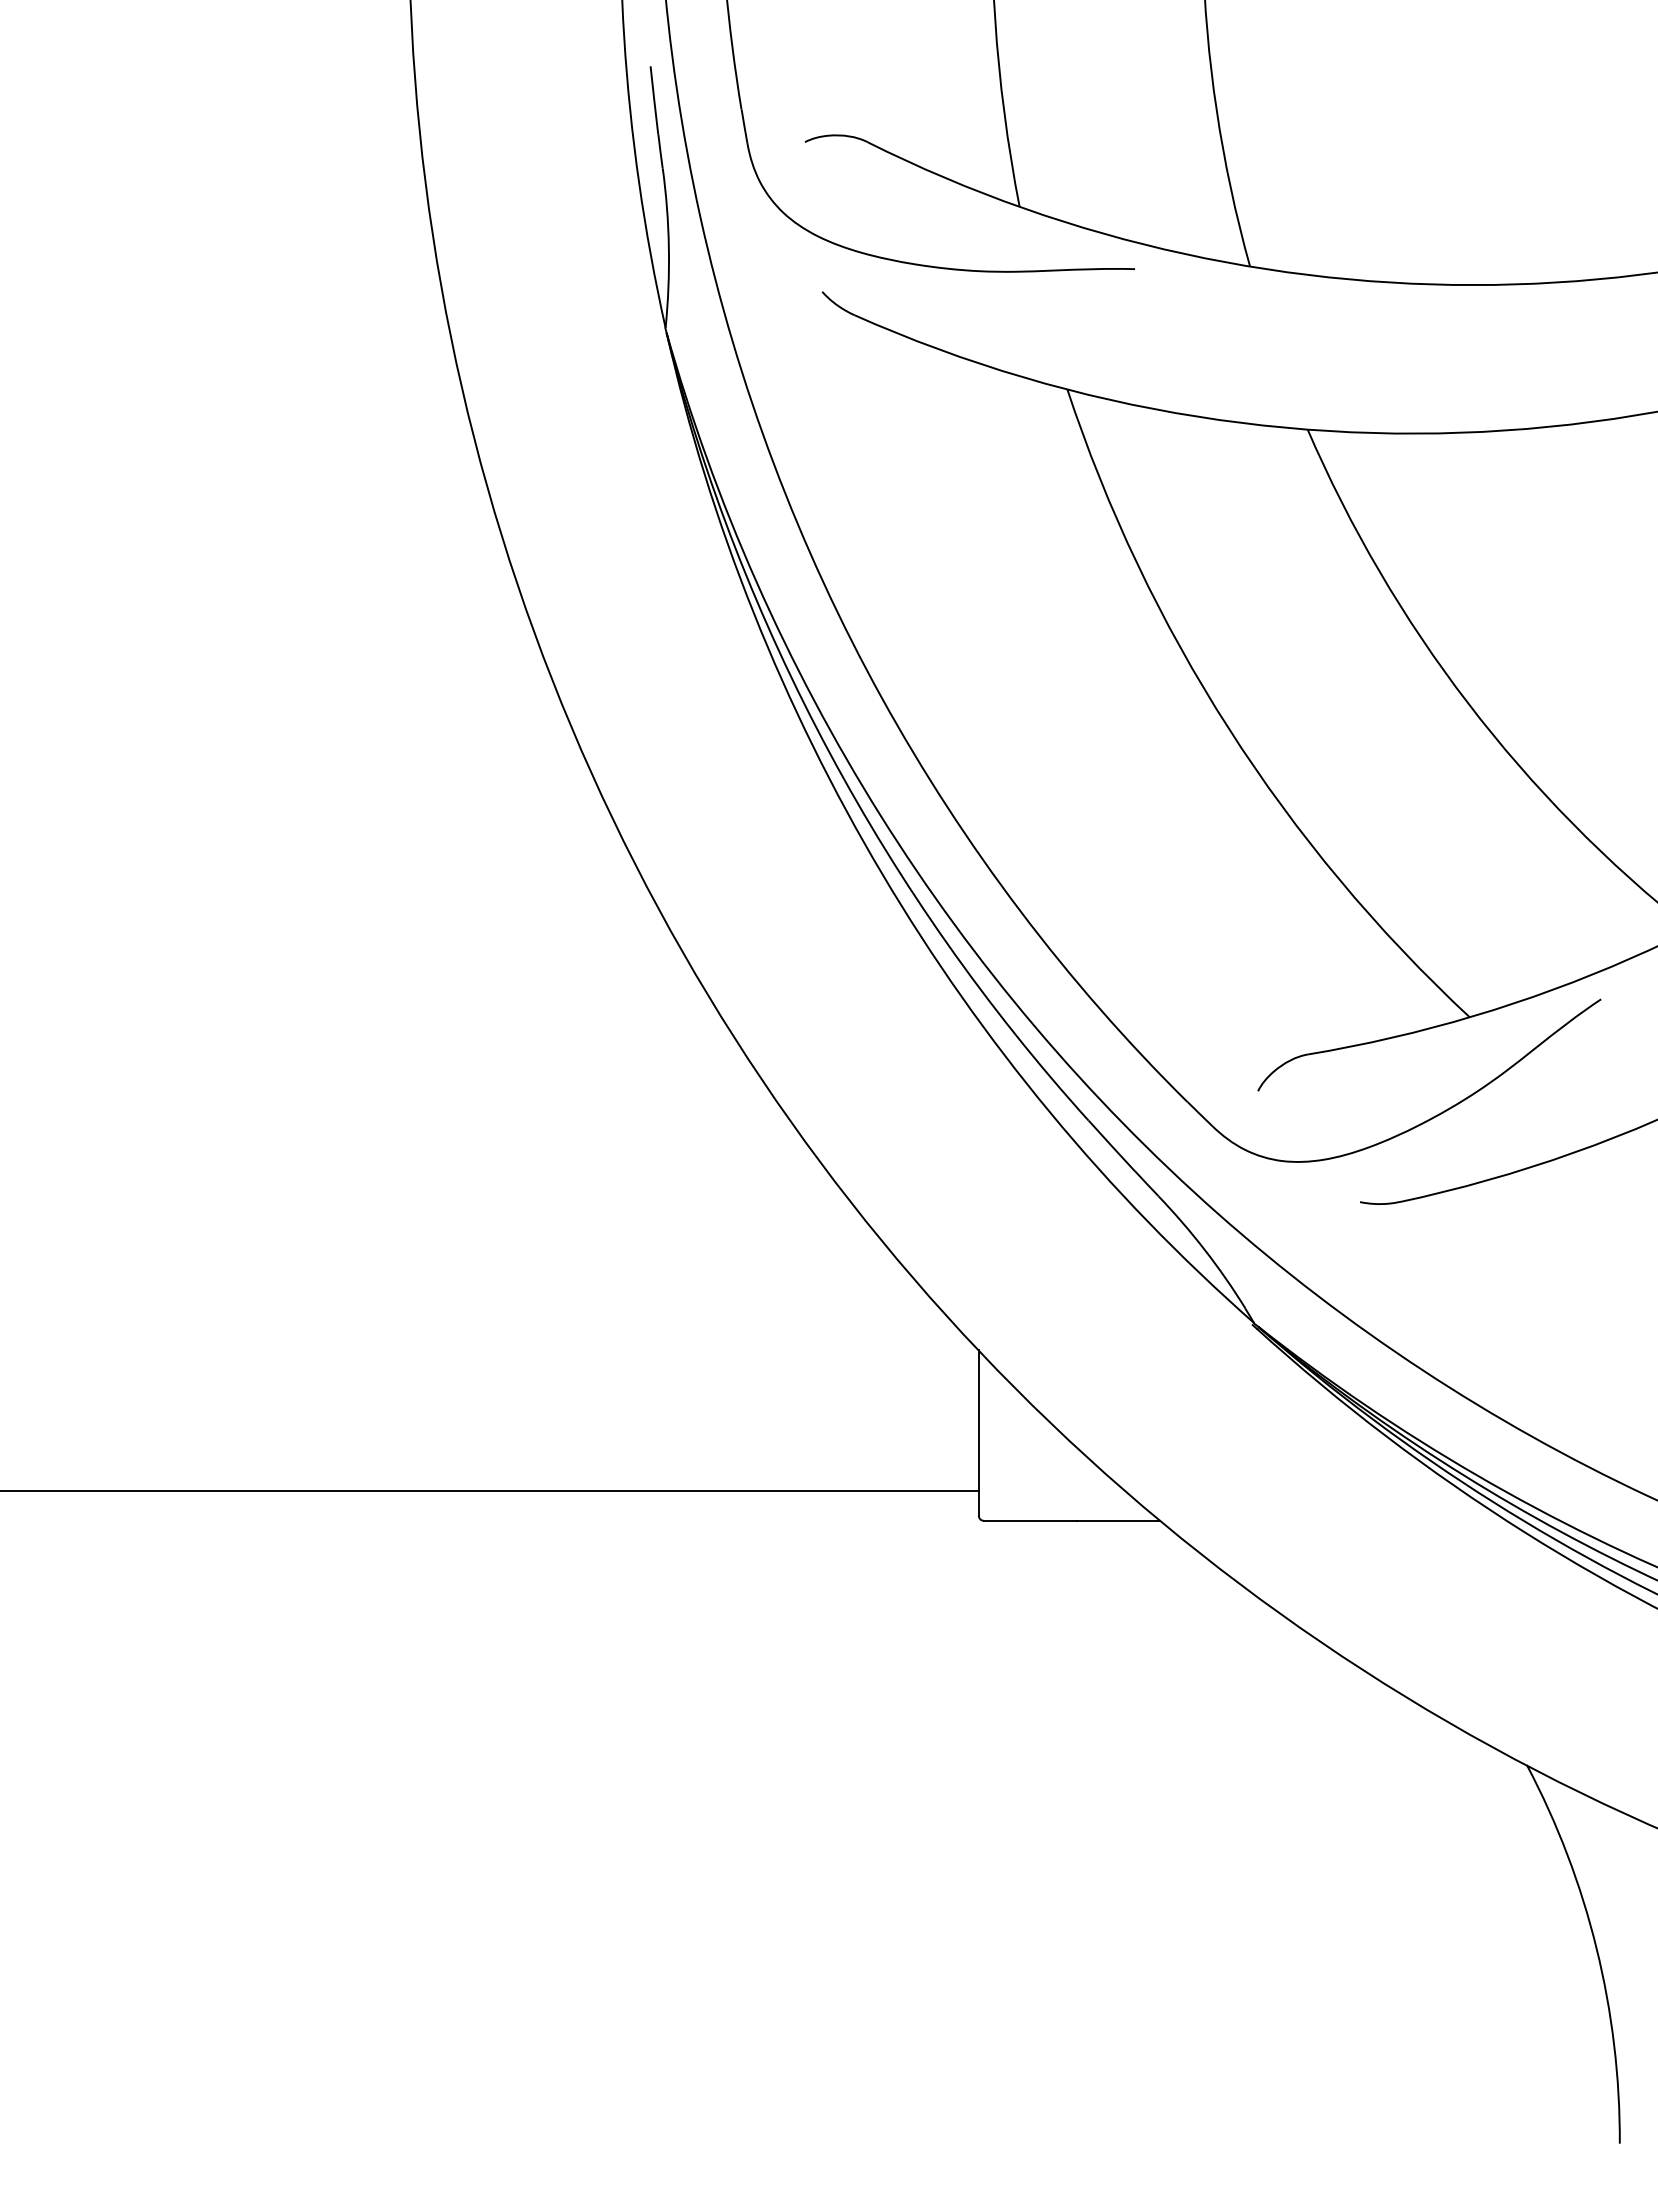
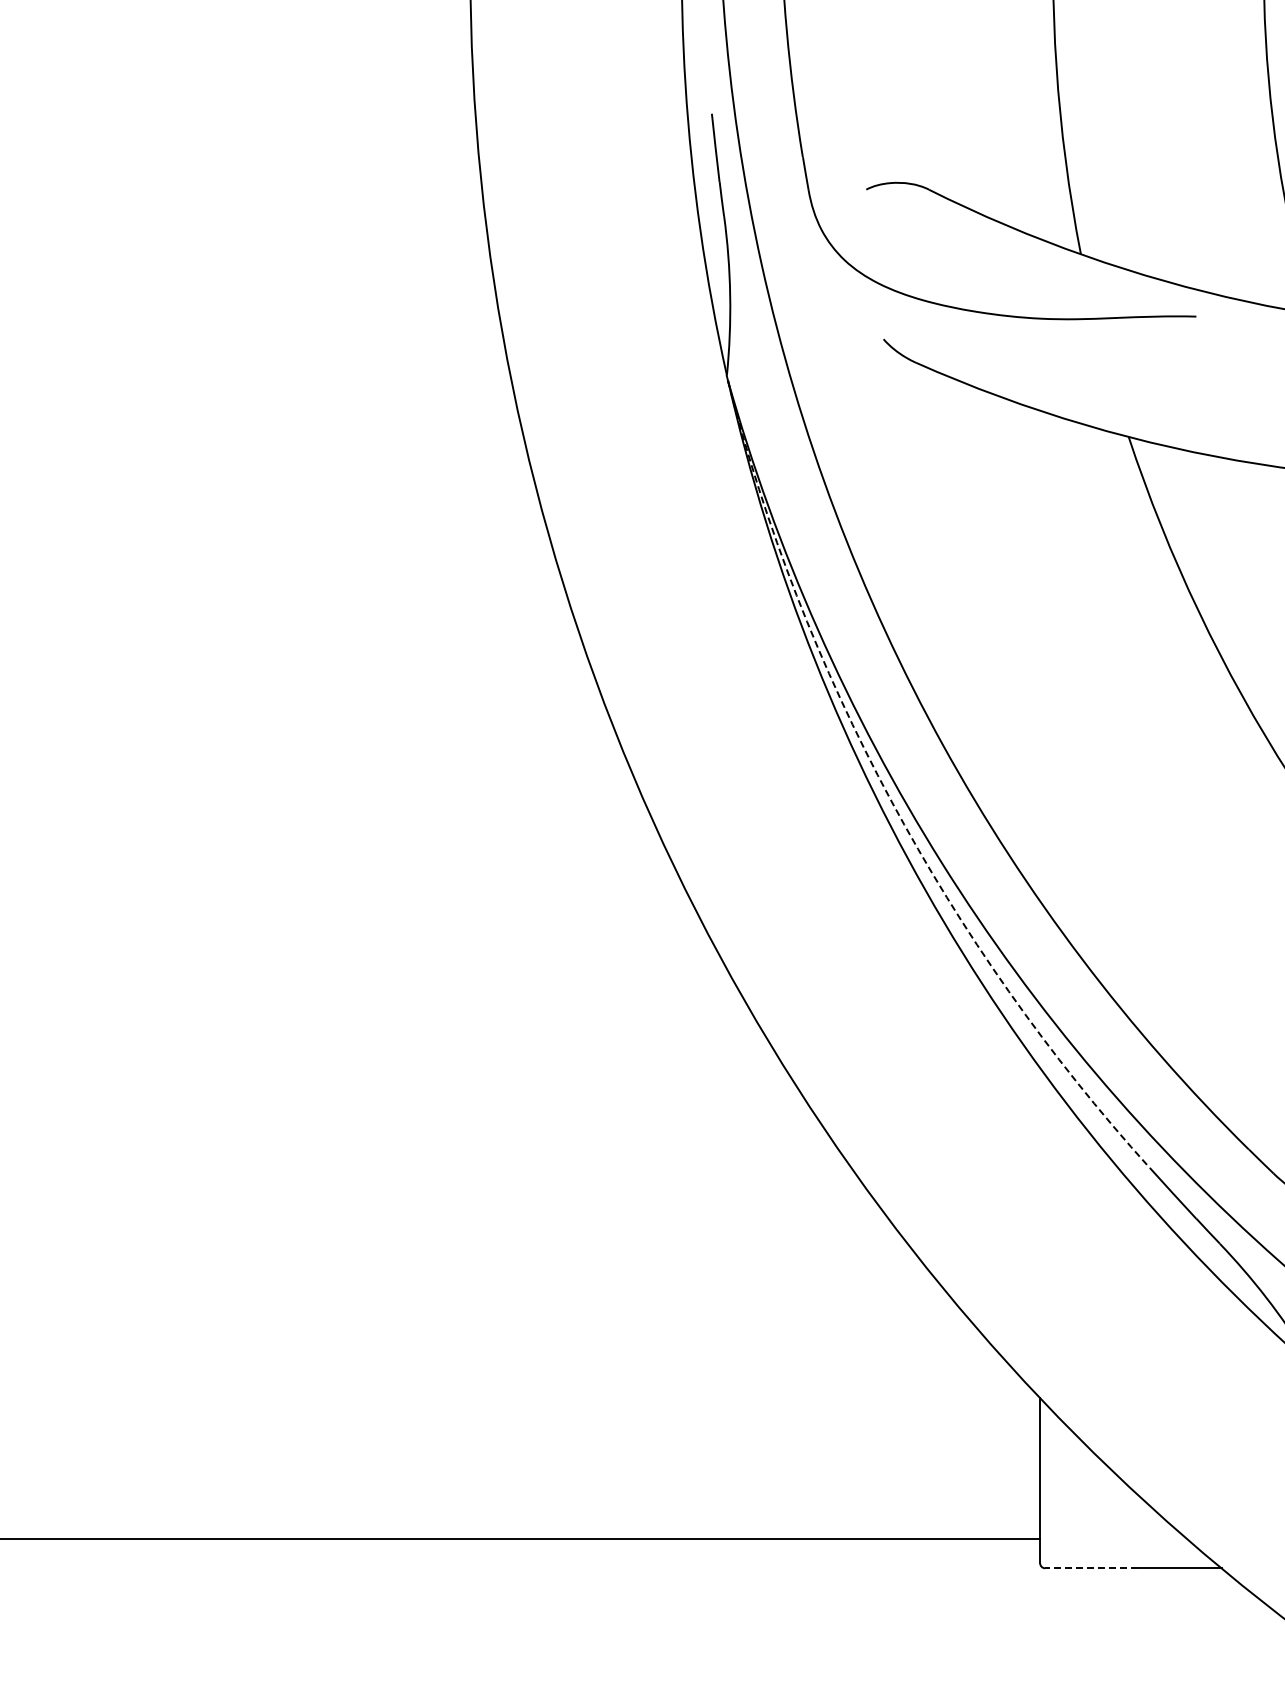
arc: (829, 752) -> (890, 799), solid -> dashed
line: (1030, 1520) -> (1091, 1567), solid -> dashed

